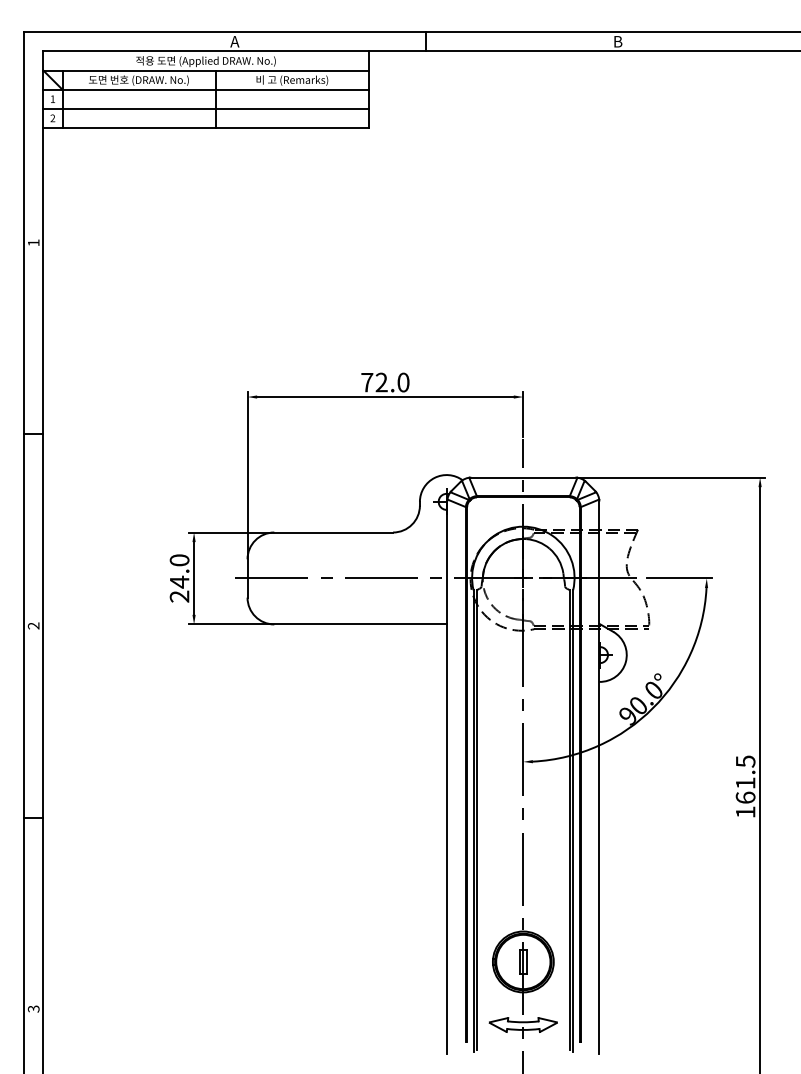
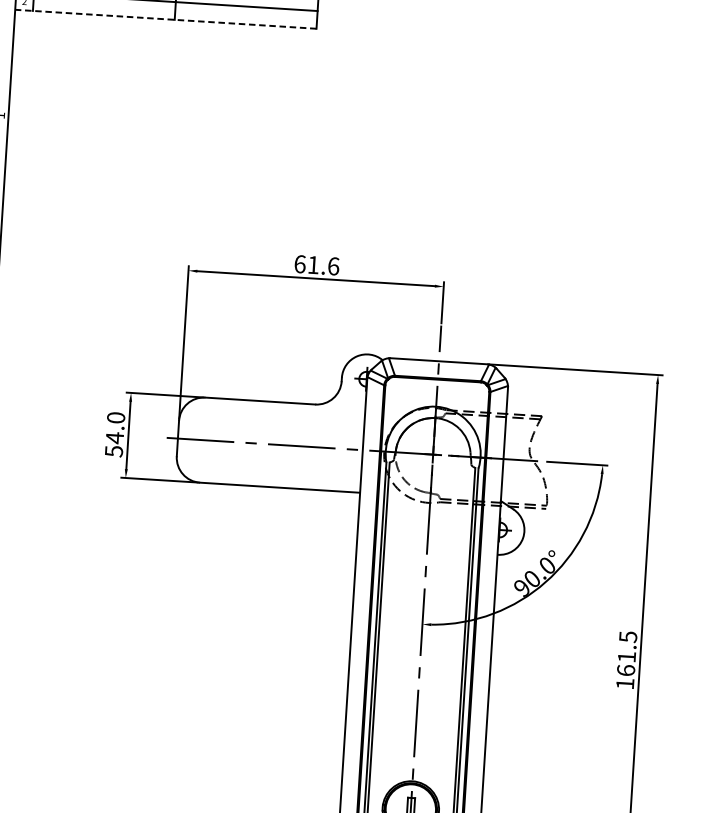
line: (206, 127) -> (166, 18), solid -> dashed
text: (385, 382) -> (317, 265), 72.0 -> 61.6
text: (179, 596) -> (113, 451), 24.0 -> 54.0

